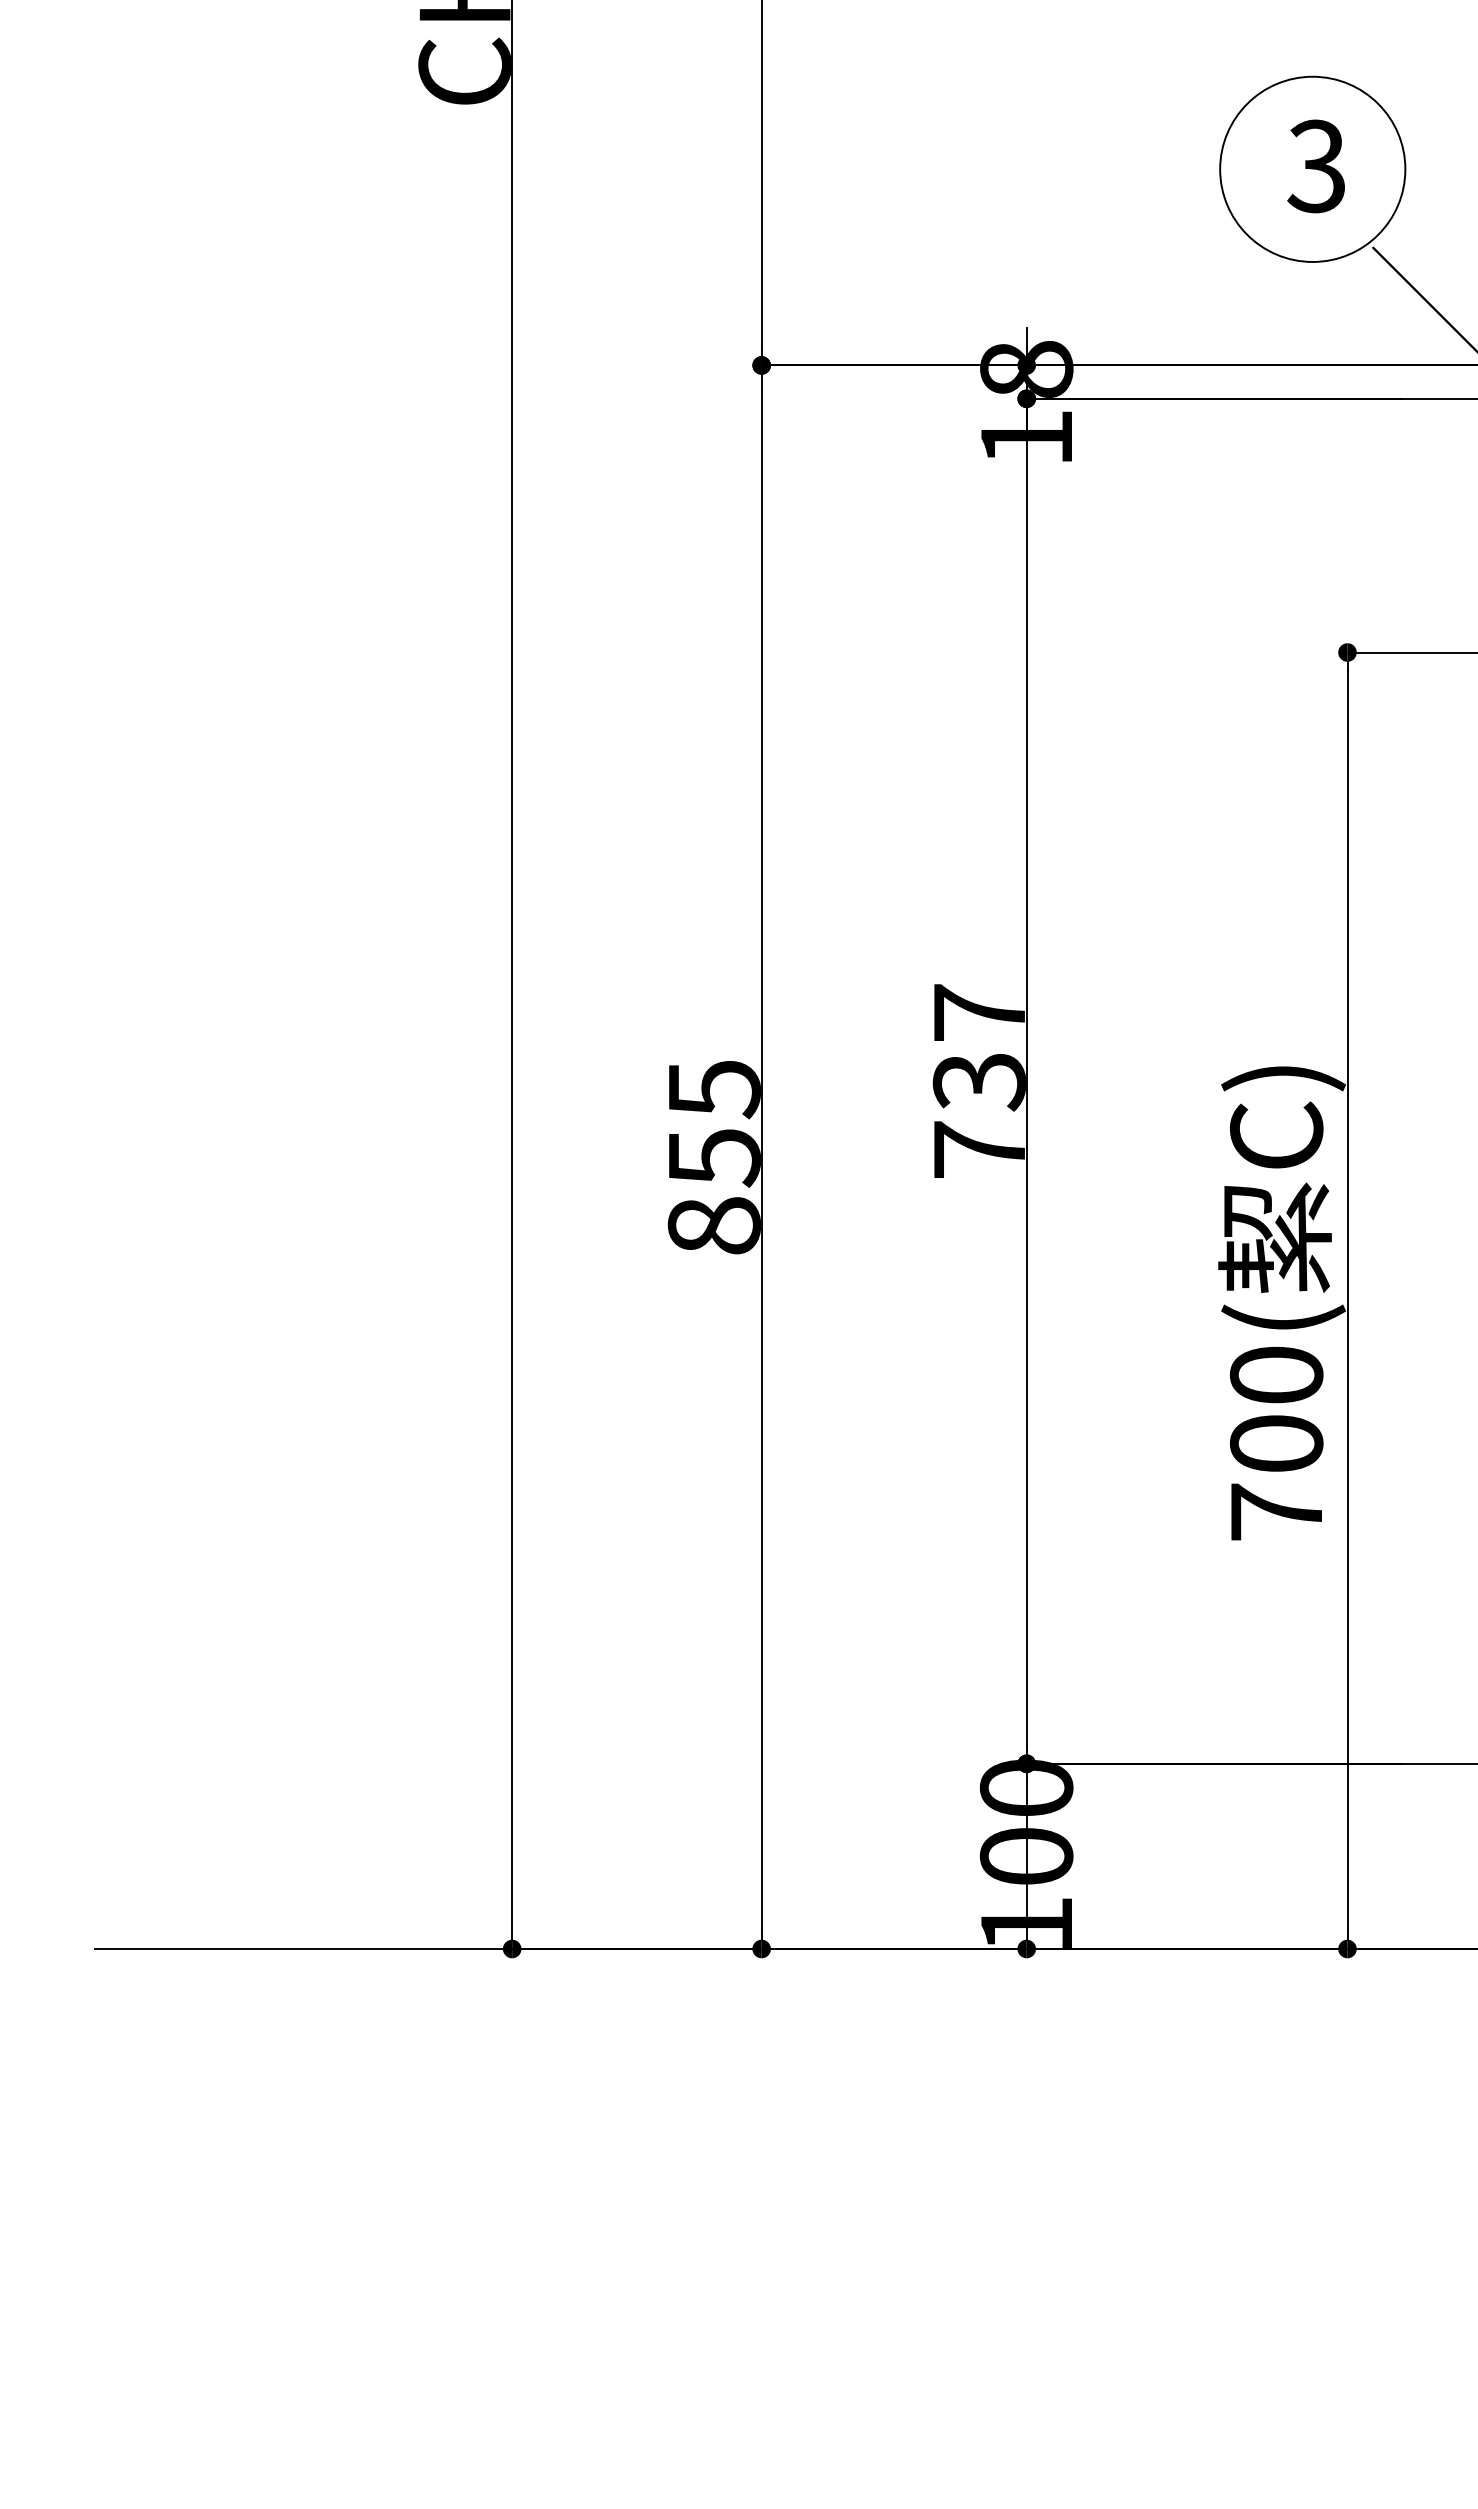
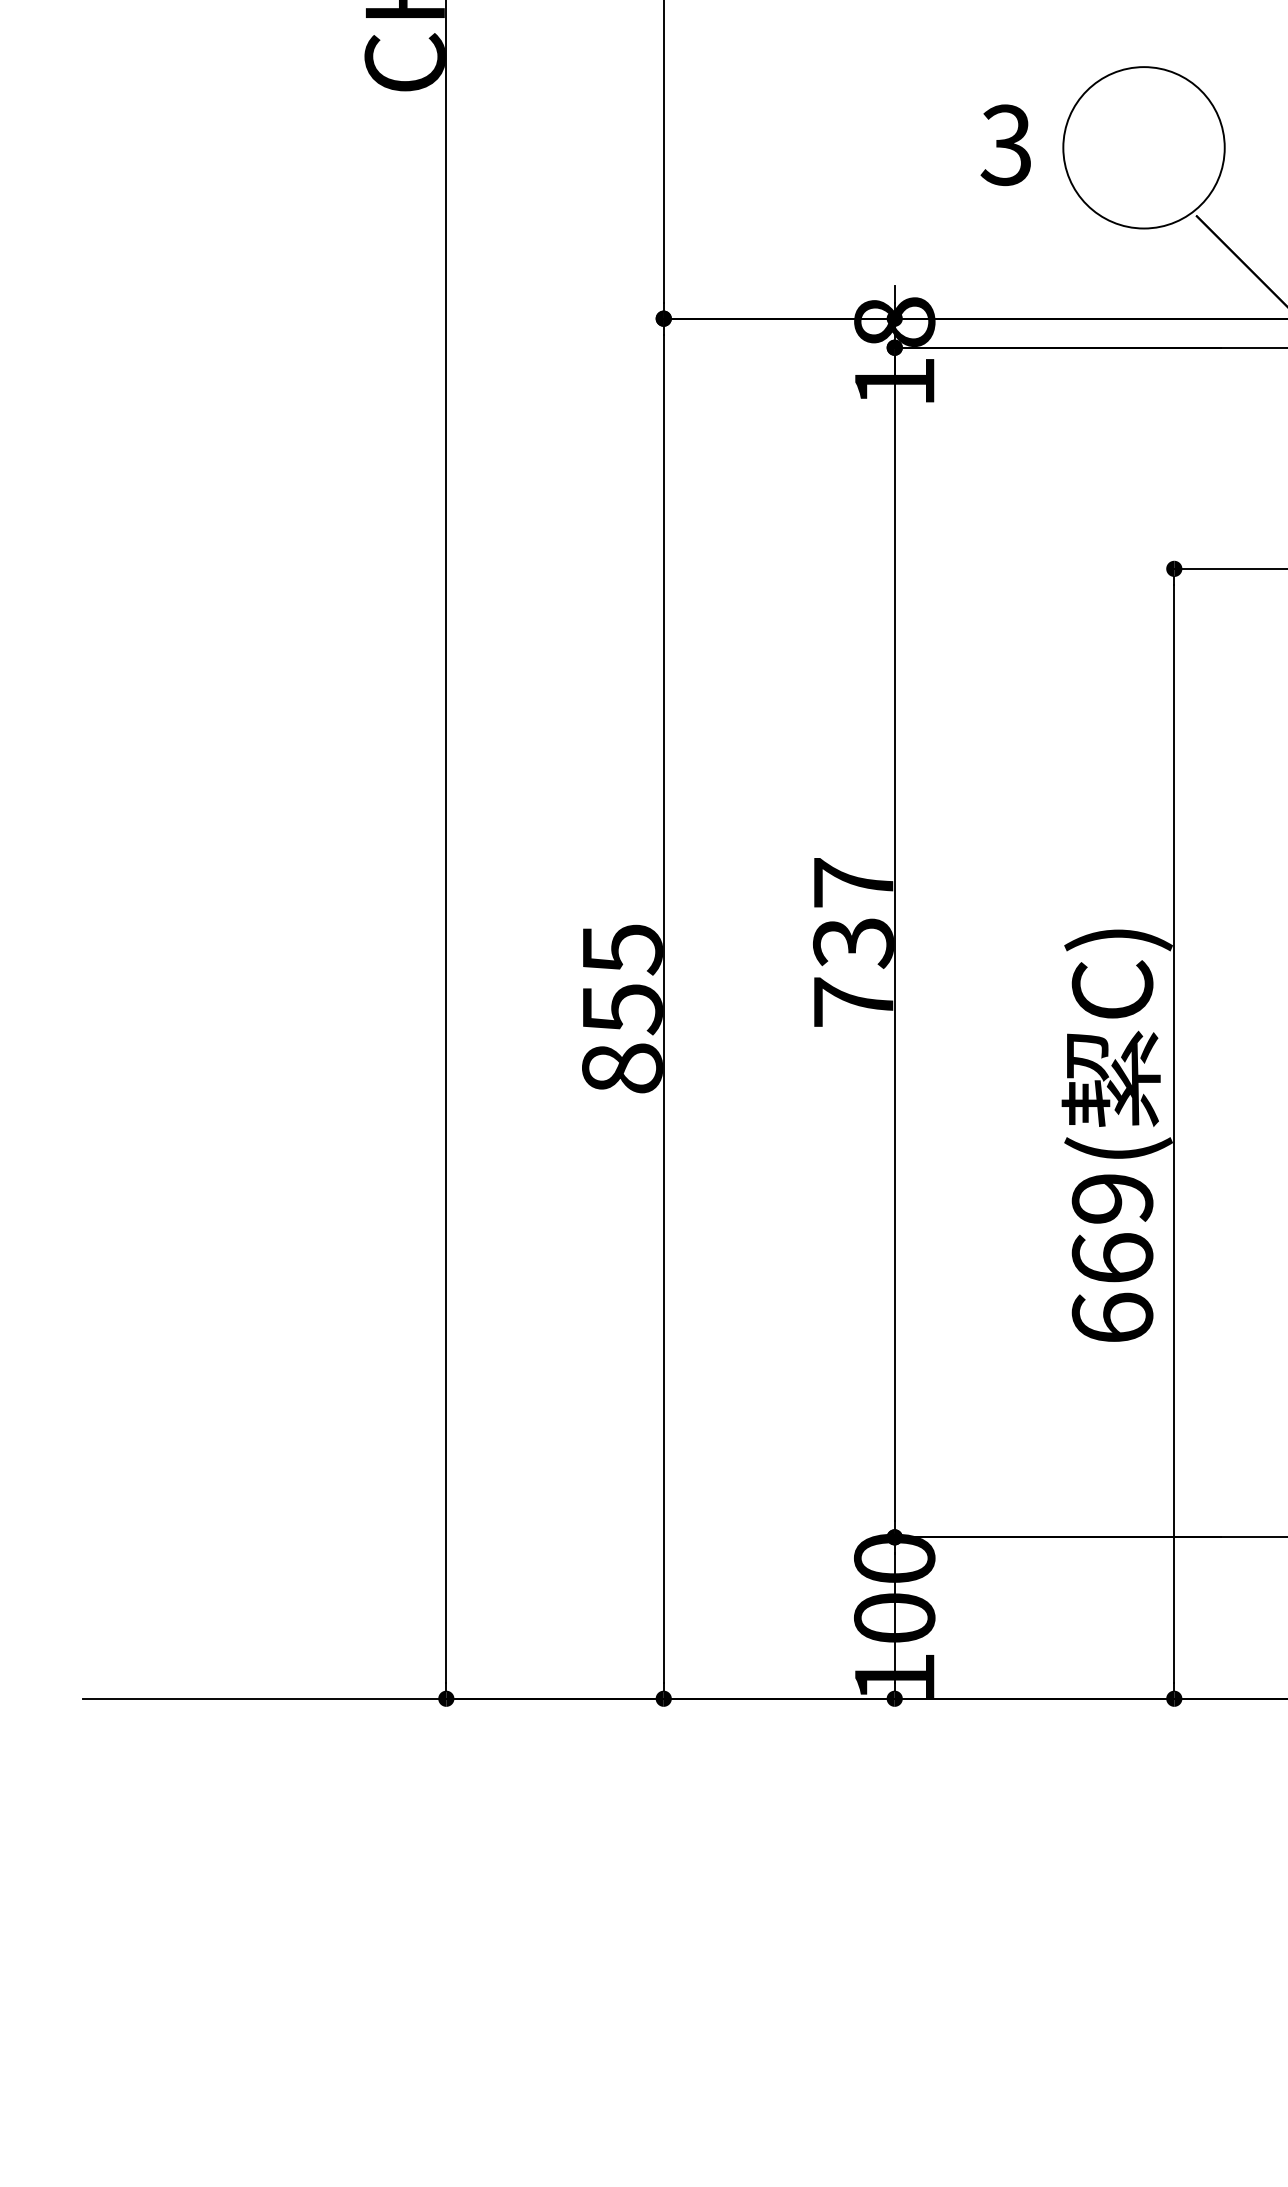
text: (1315, 166) -> (1005, 145), moved
text: (1276, 1443) -> (1112, 1258), 700( -> 669(

